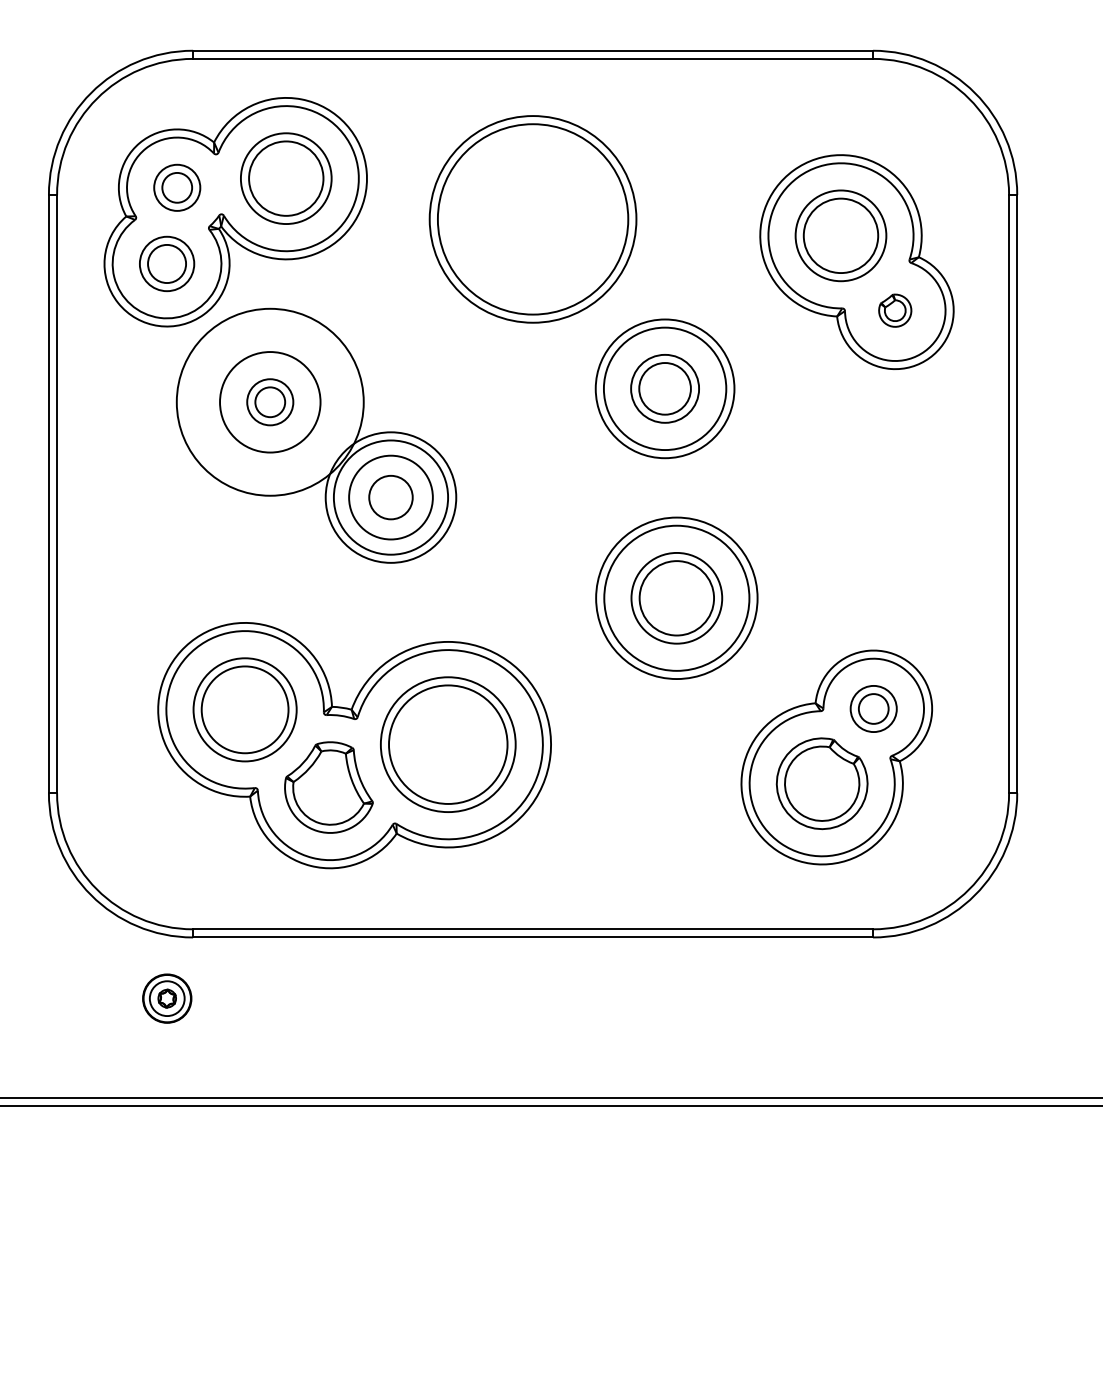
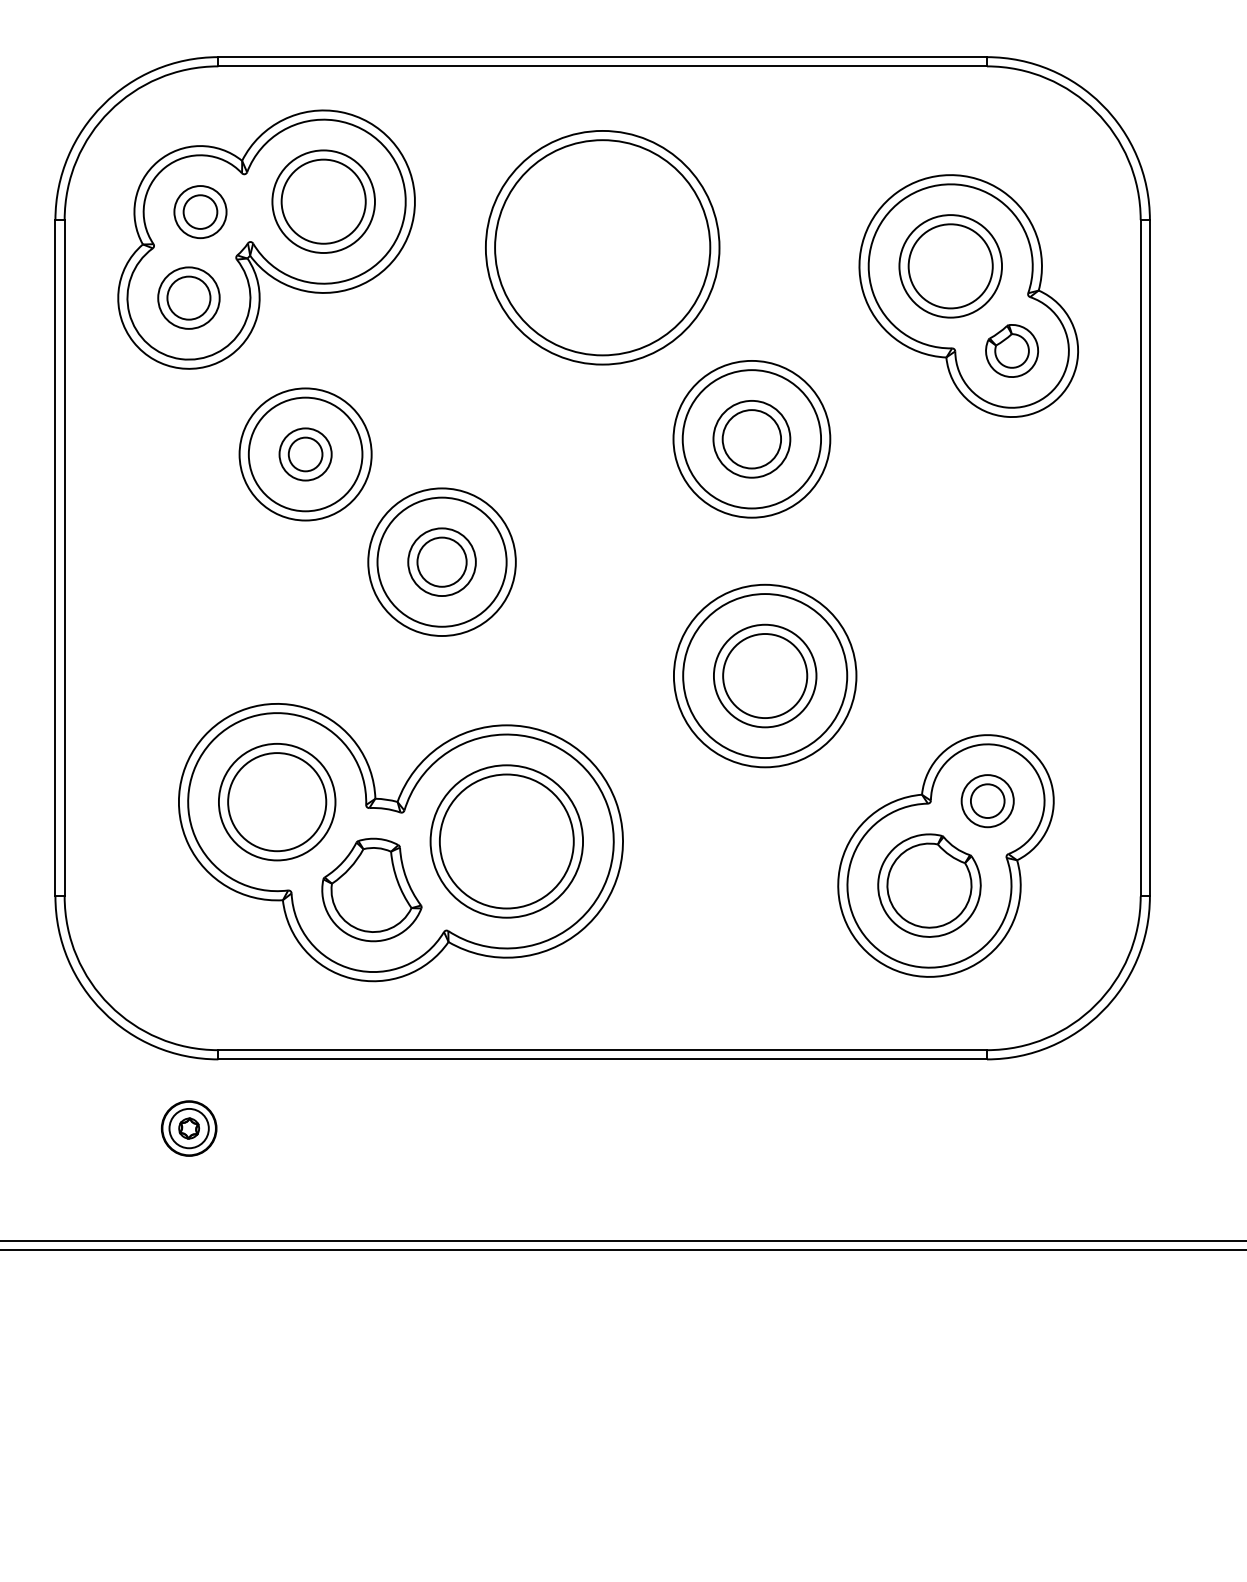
part: (894, 310) -> (1011, 350), size x1.43
circle: (270, 402) -> (305, 454), size x0.62
circle: (390, 497) -> (441, 562), size x0.71

